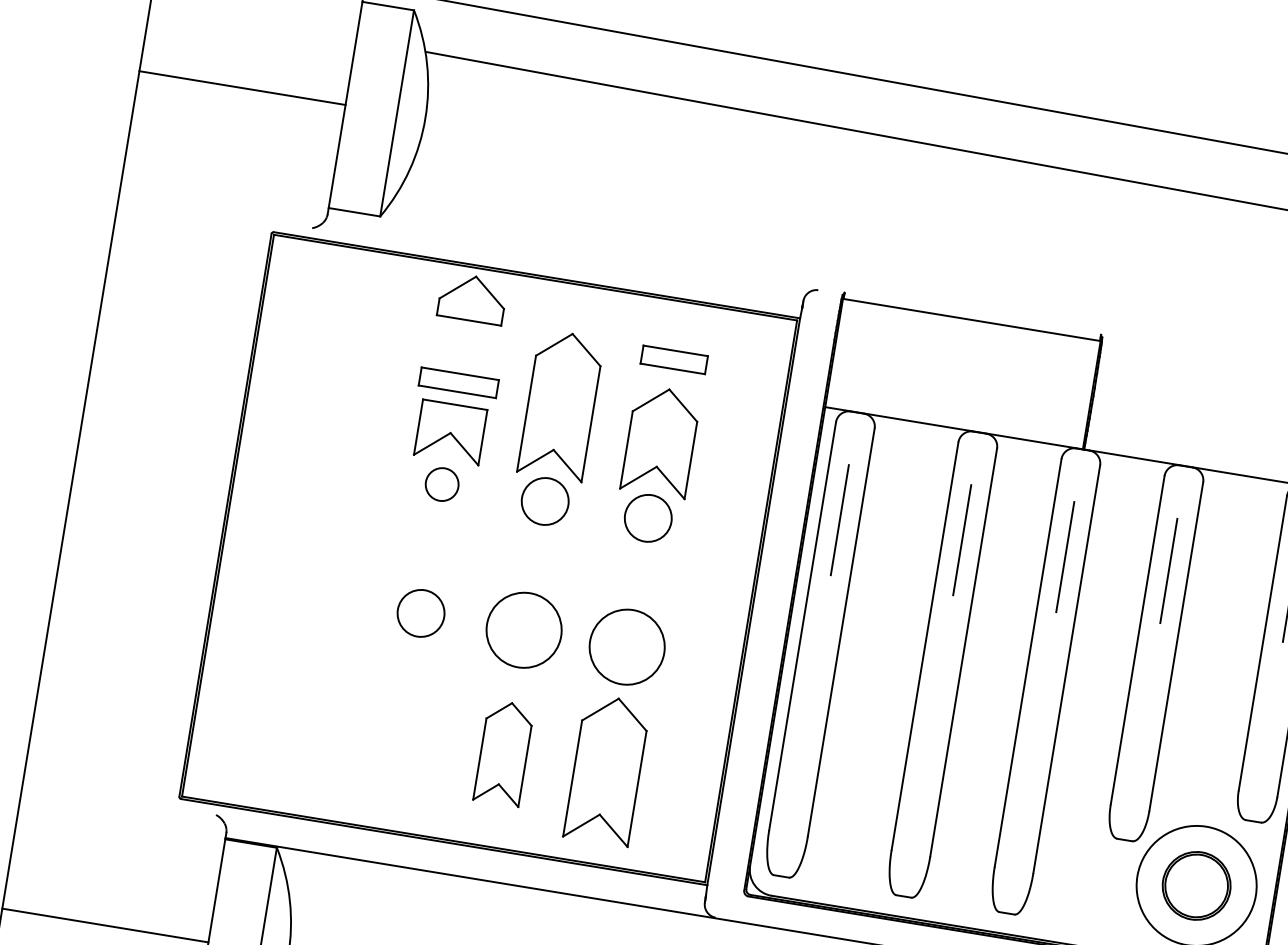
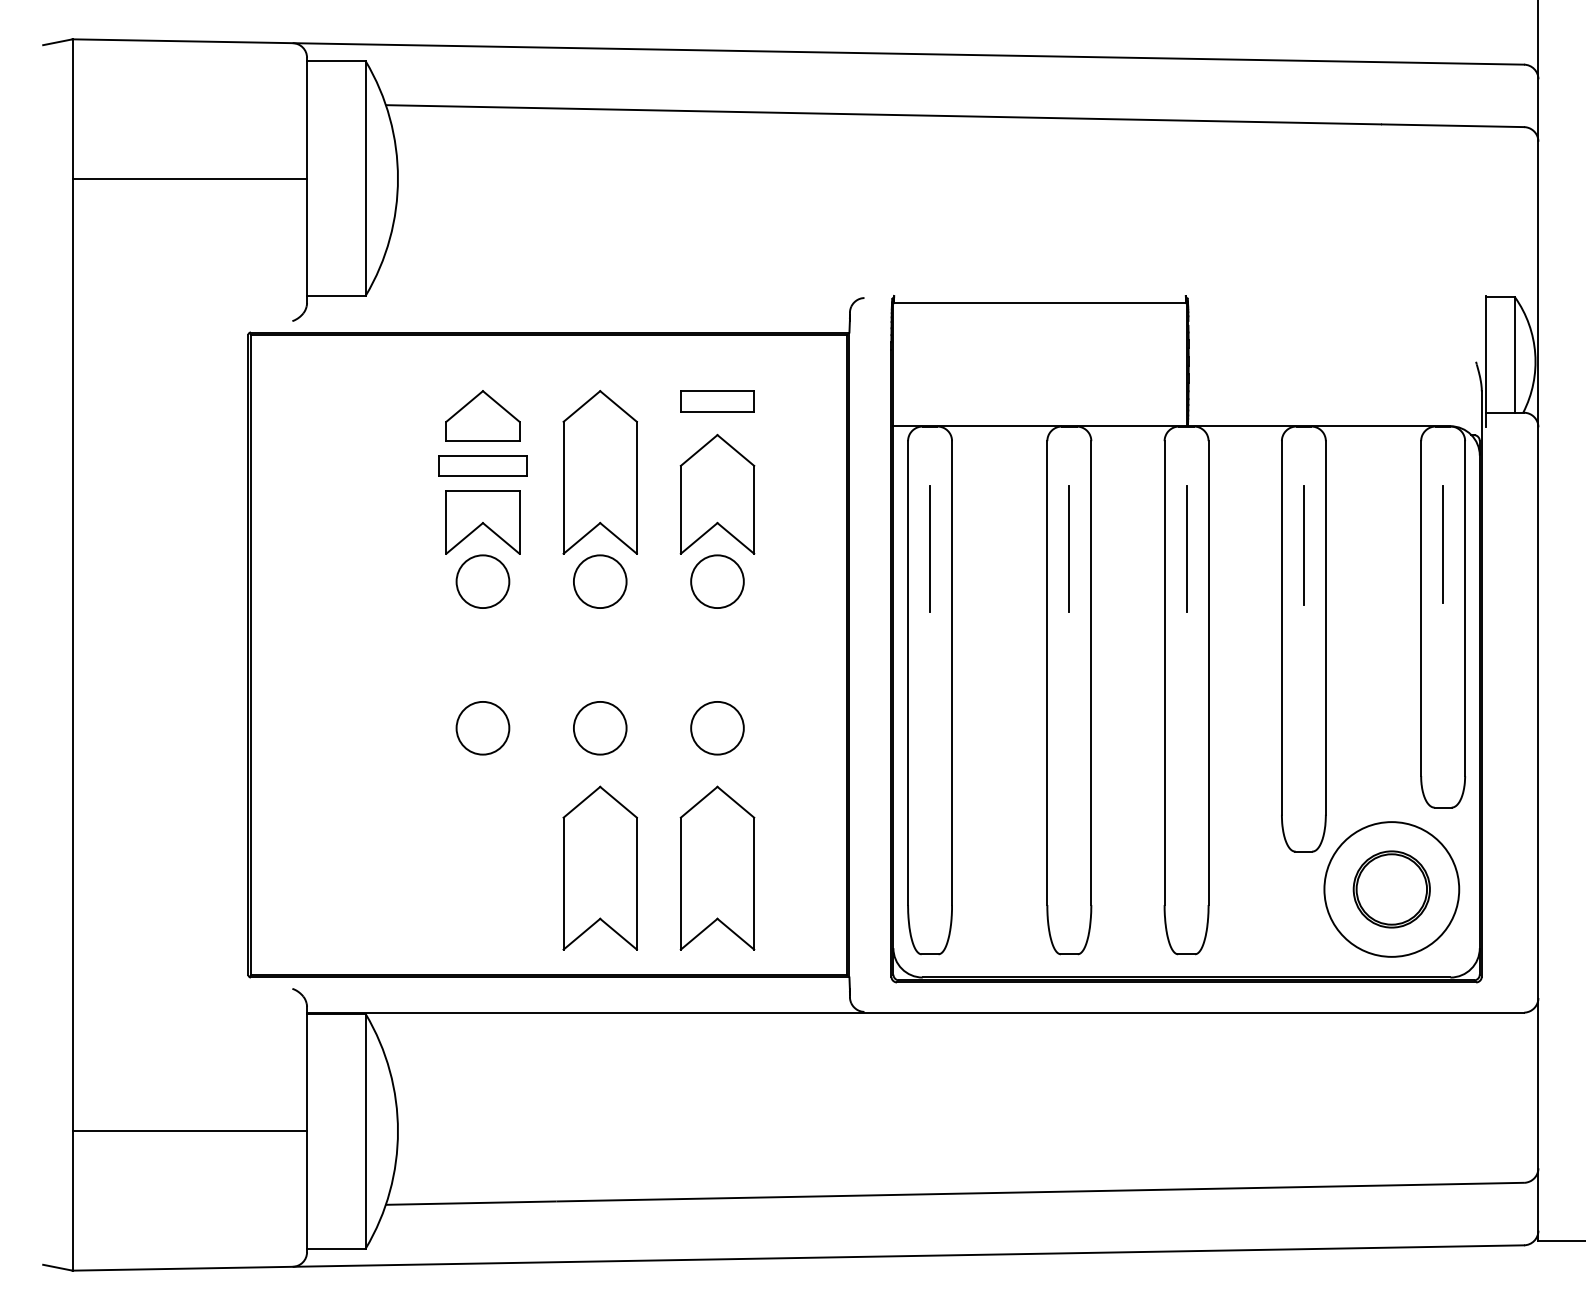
part: (472, 298) -> (482, 415), moved
circle: (441, 484) -> (482, 581), size x1.43
circle: (523, 629) -> (599, 727), size x0.62
circle: (627, 646) -> (717, 727), size x0.62
part: (503, 752) -> (599, 867), size x1.43

